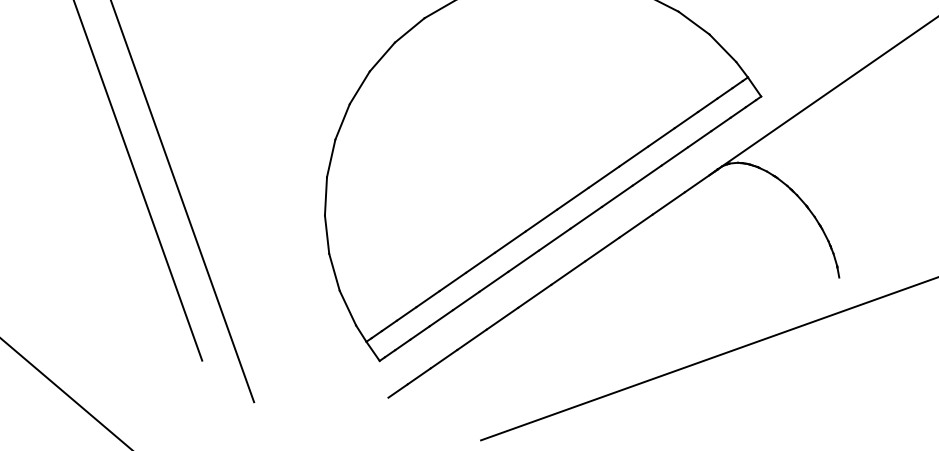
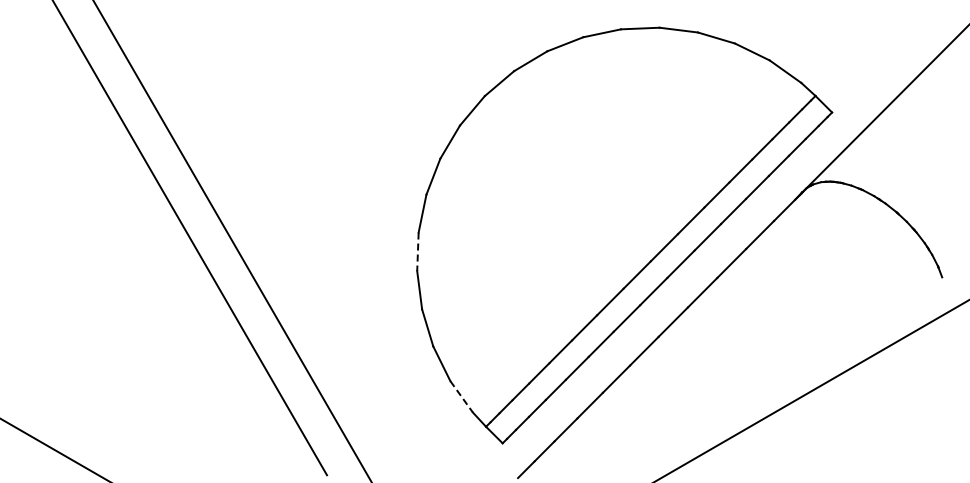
line: (330, 159) -> (417, 252), solid -> dashed
line: (347, 308) -> (461, 397), solid -> dashed

